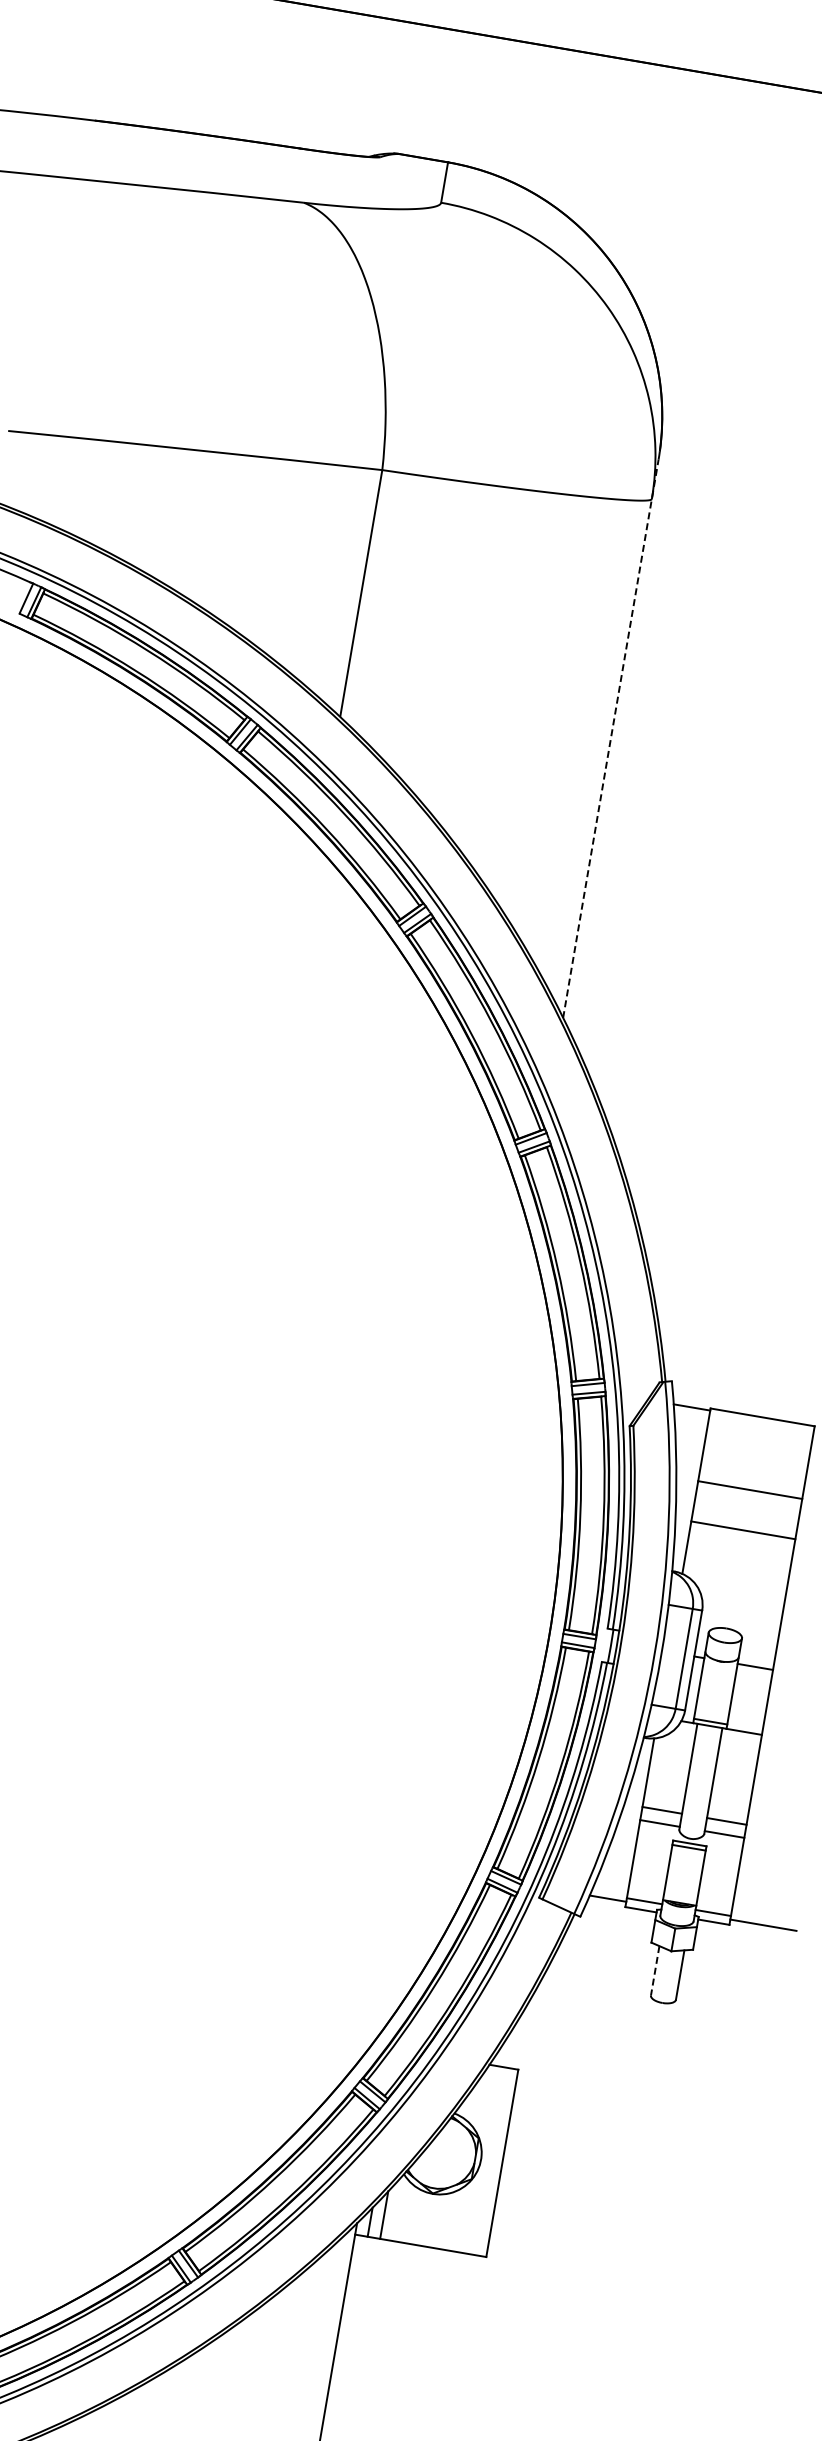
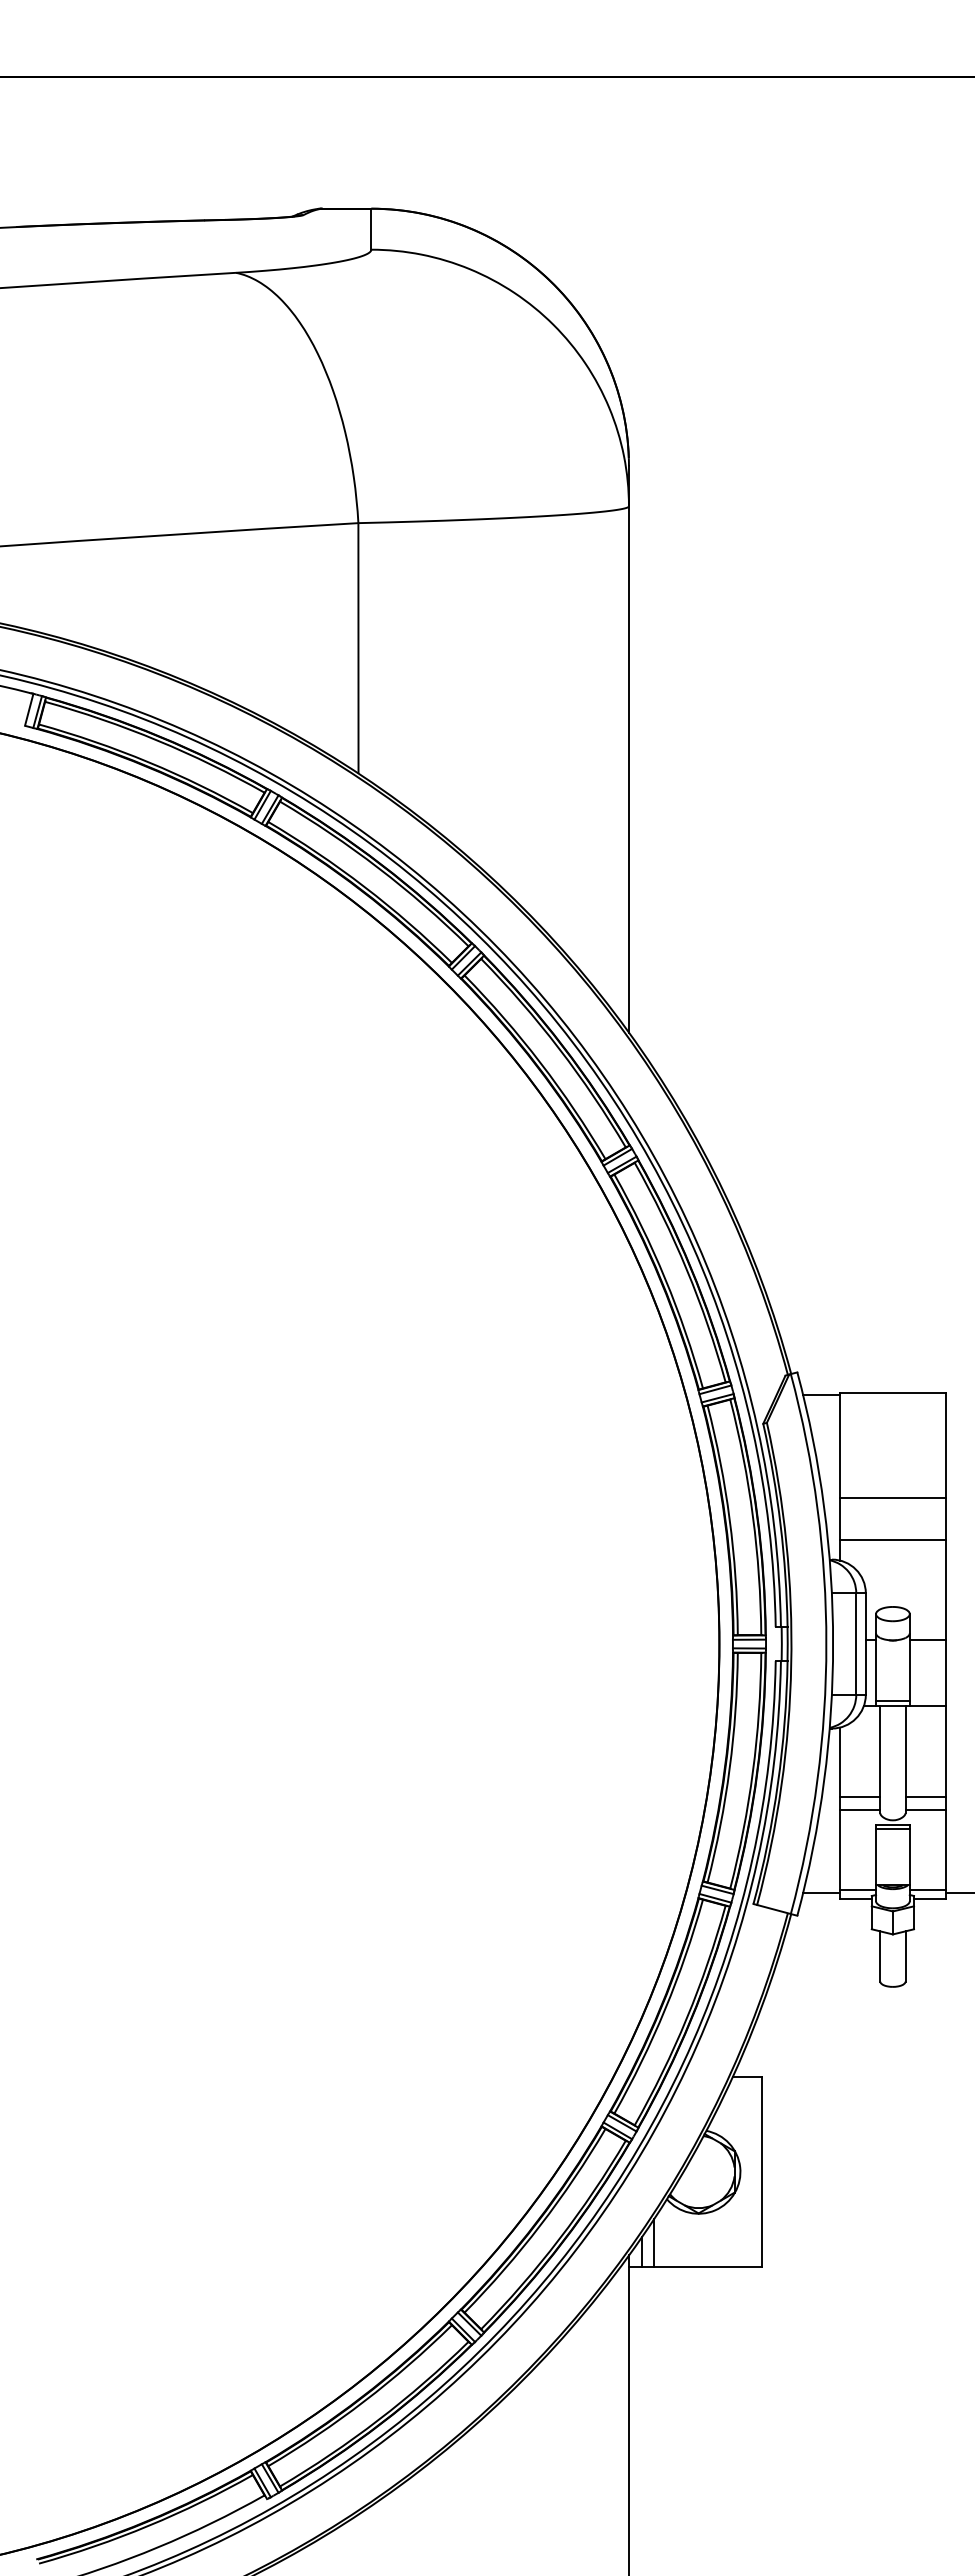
line: (610, 738) -> (628, 749), dashed -> solid
line: (749, 1489) -> (892, 1497), moved
line: (742, 1530) -> (892, 1540), moved
line: (655, 1970) -> (880, 1956), dashed -> solid

